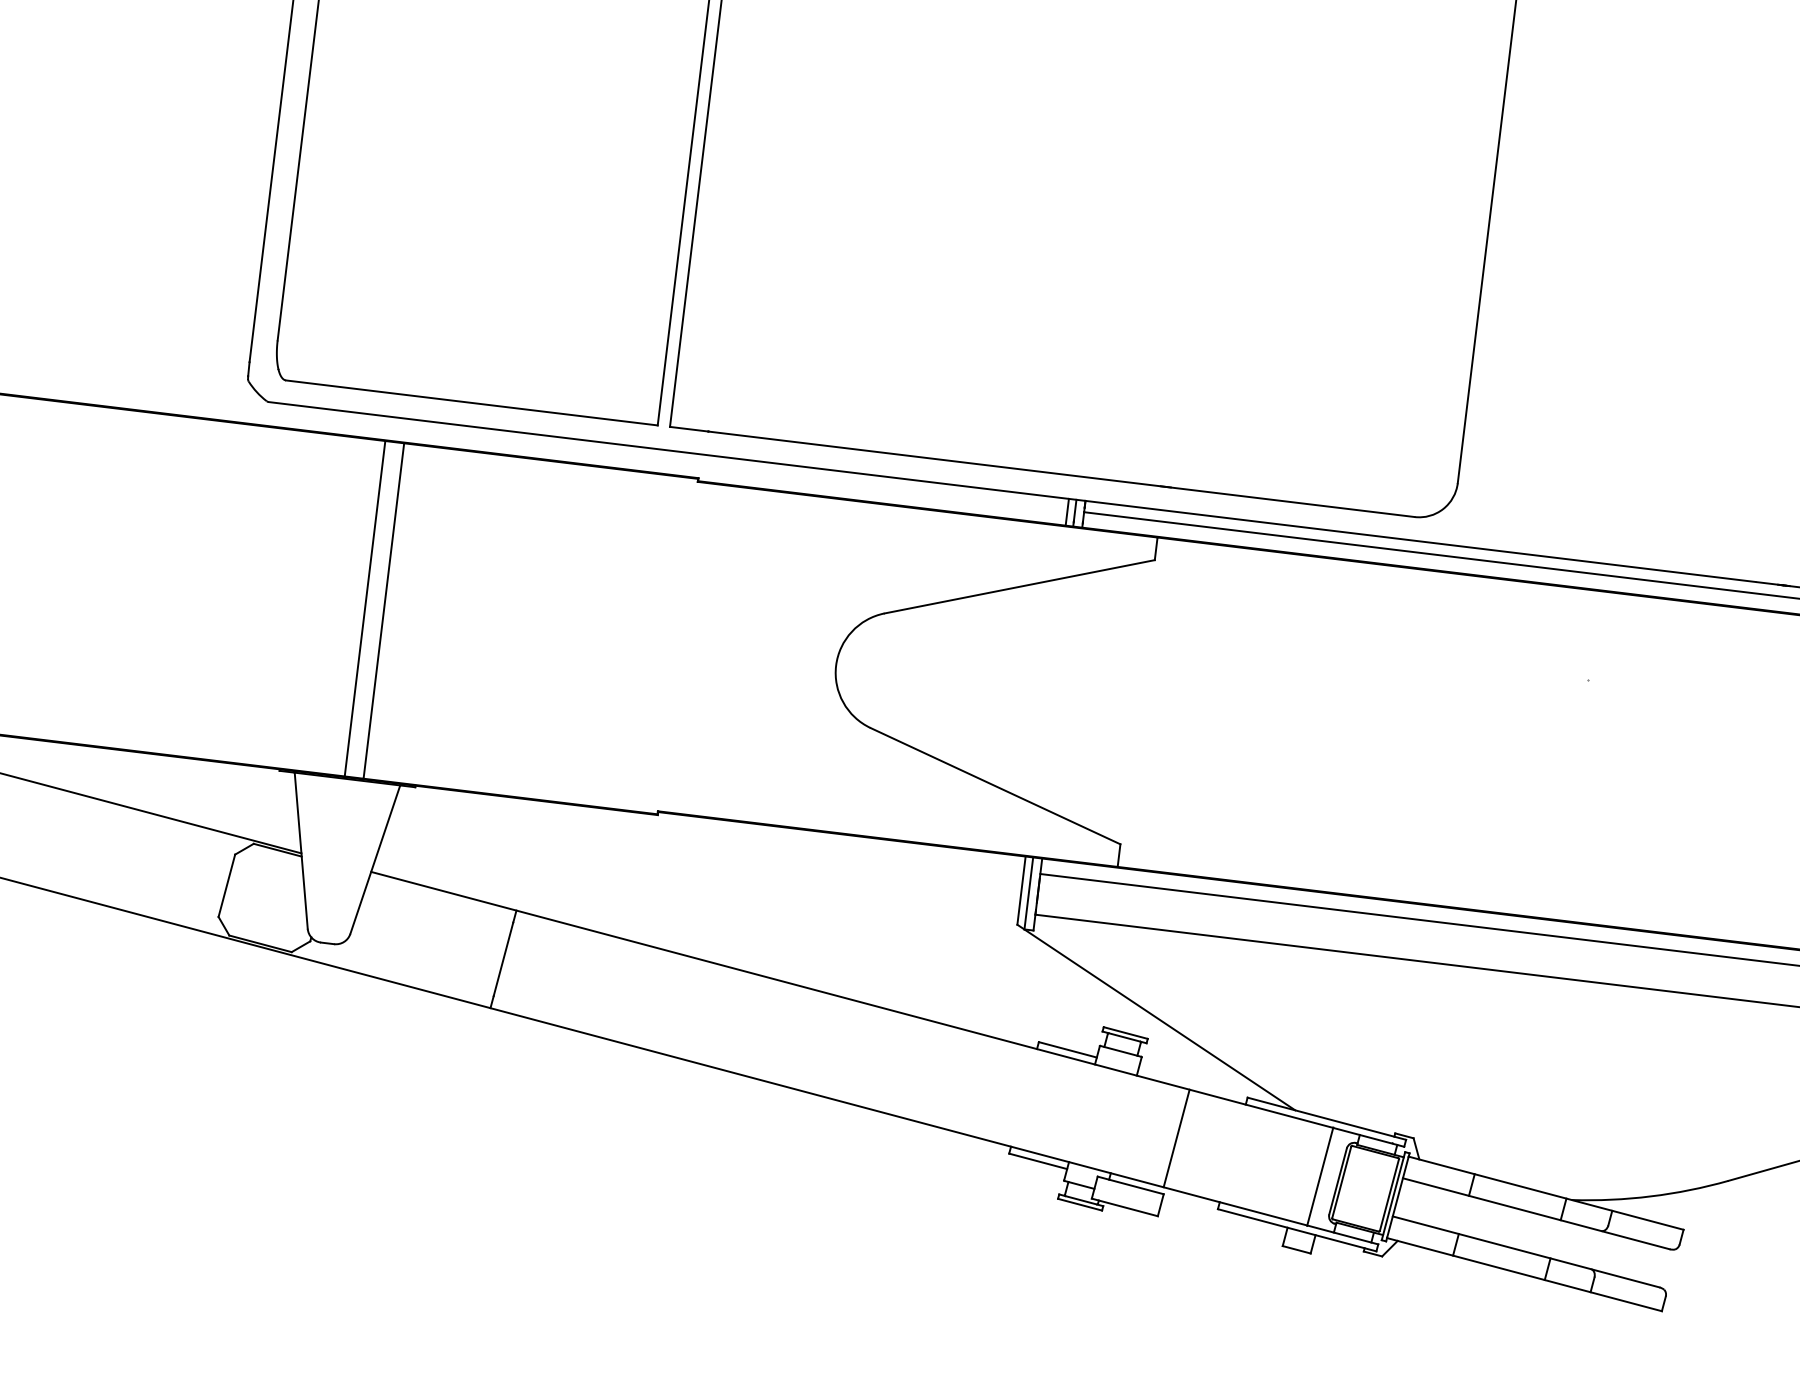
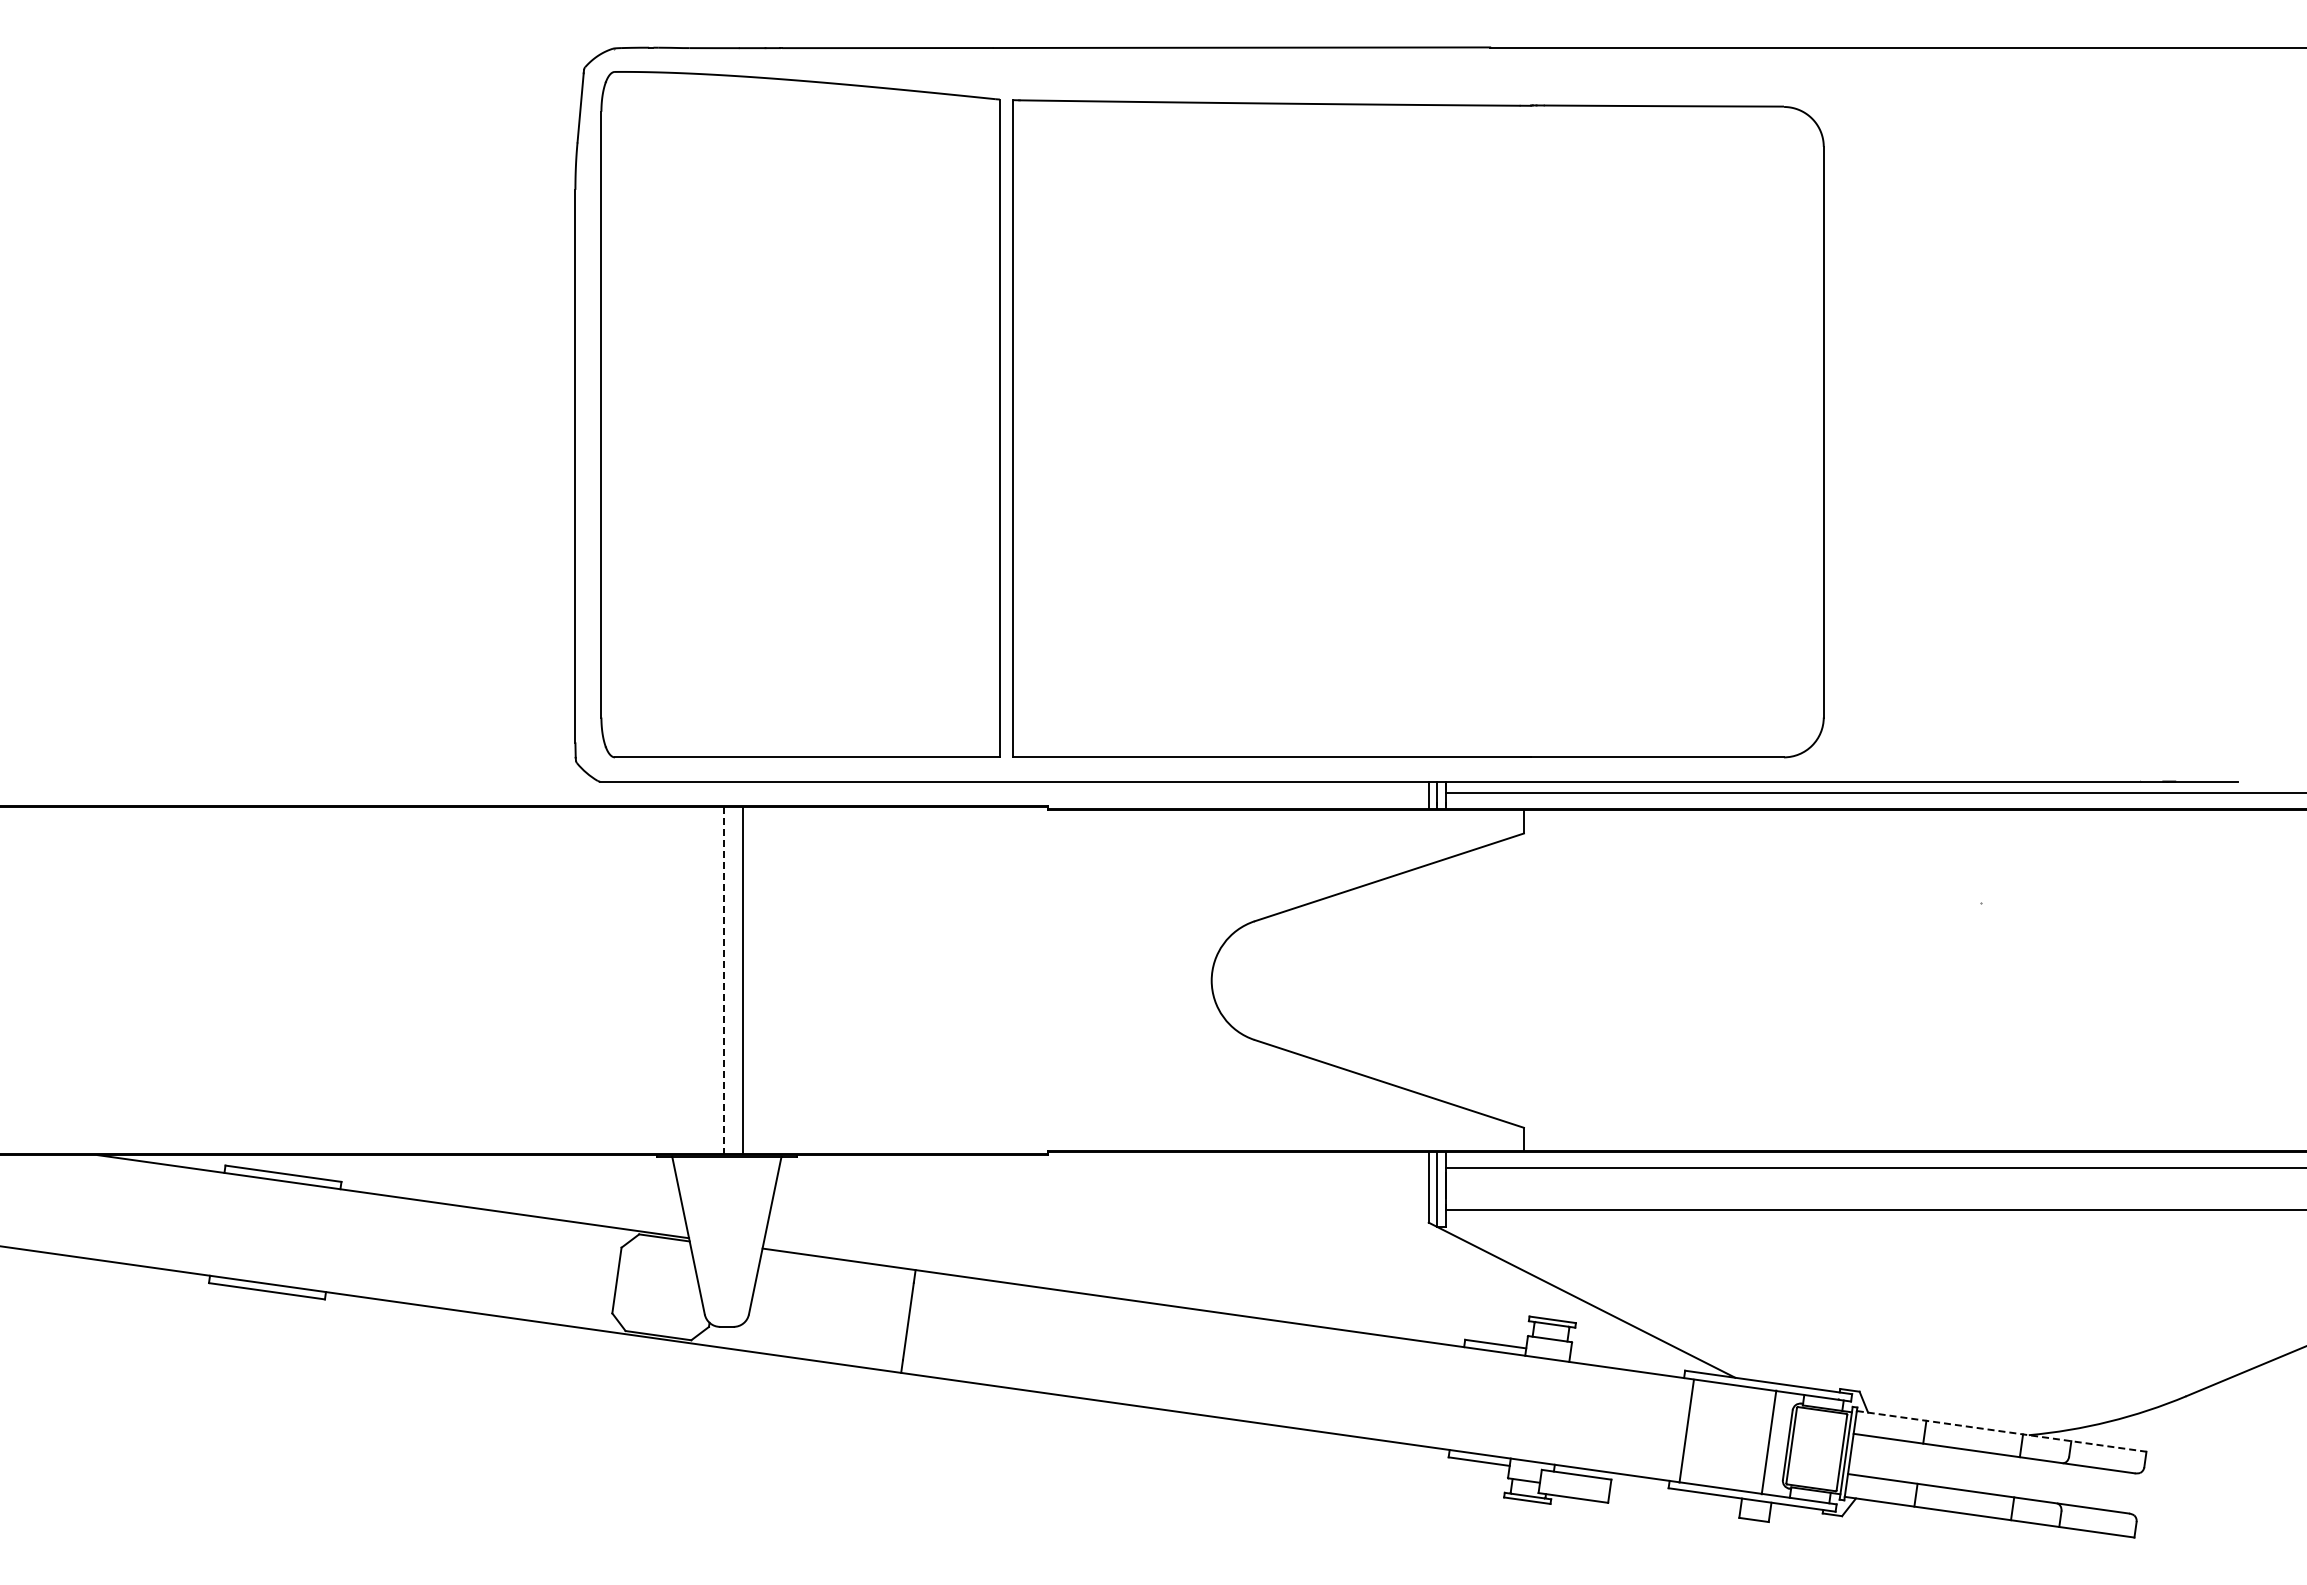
line: (364, 608) -> (723, 980), solid -> dashed
line: (1176, 1137) -> (1686, 1430), moved
line: (1546, 1193) -> (2002, 1431), solid -> dashed

